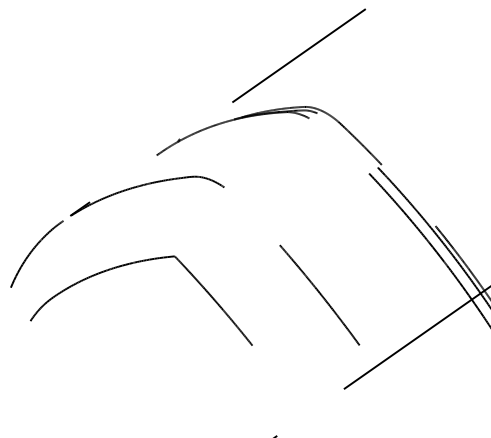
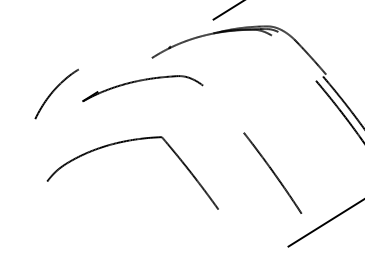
curve: (33, 250) -> (54, 91), moved

